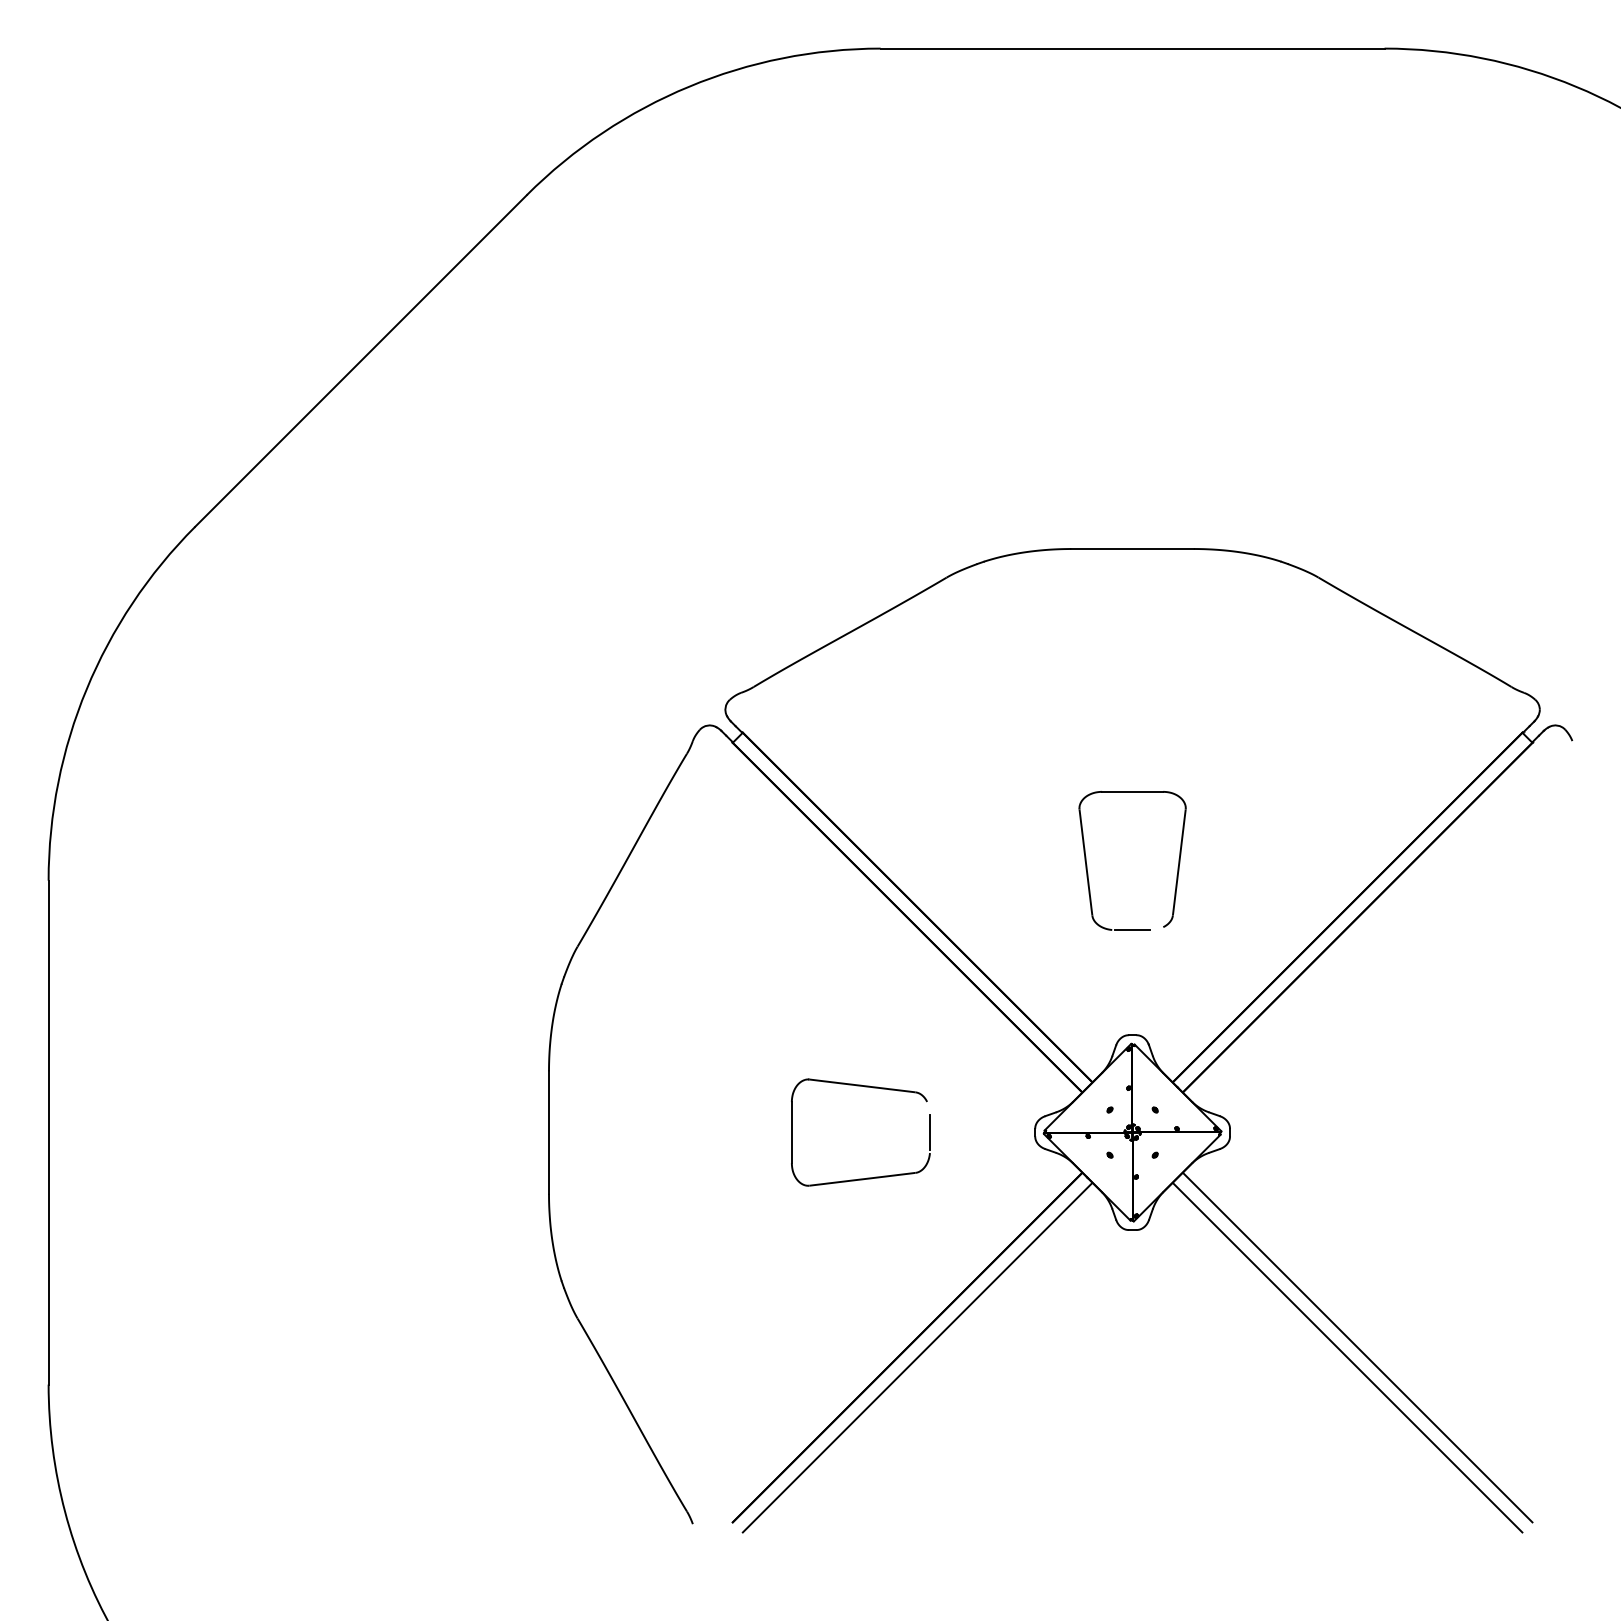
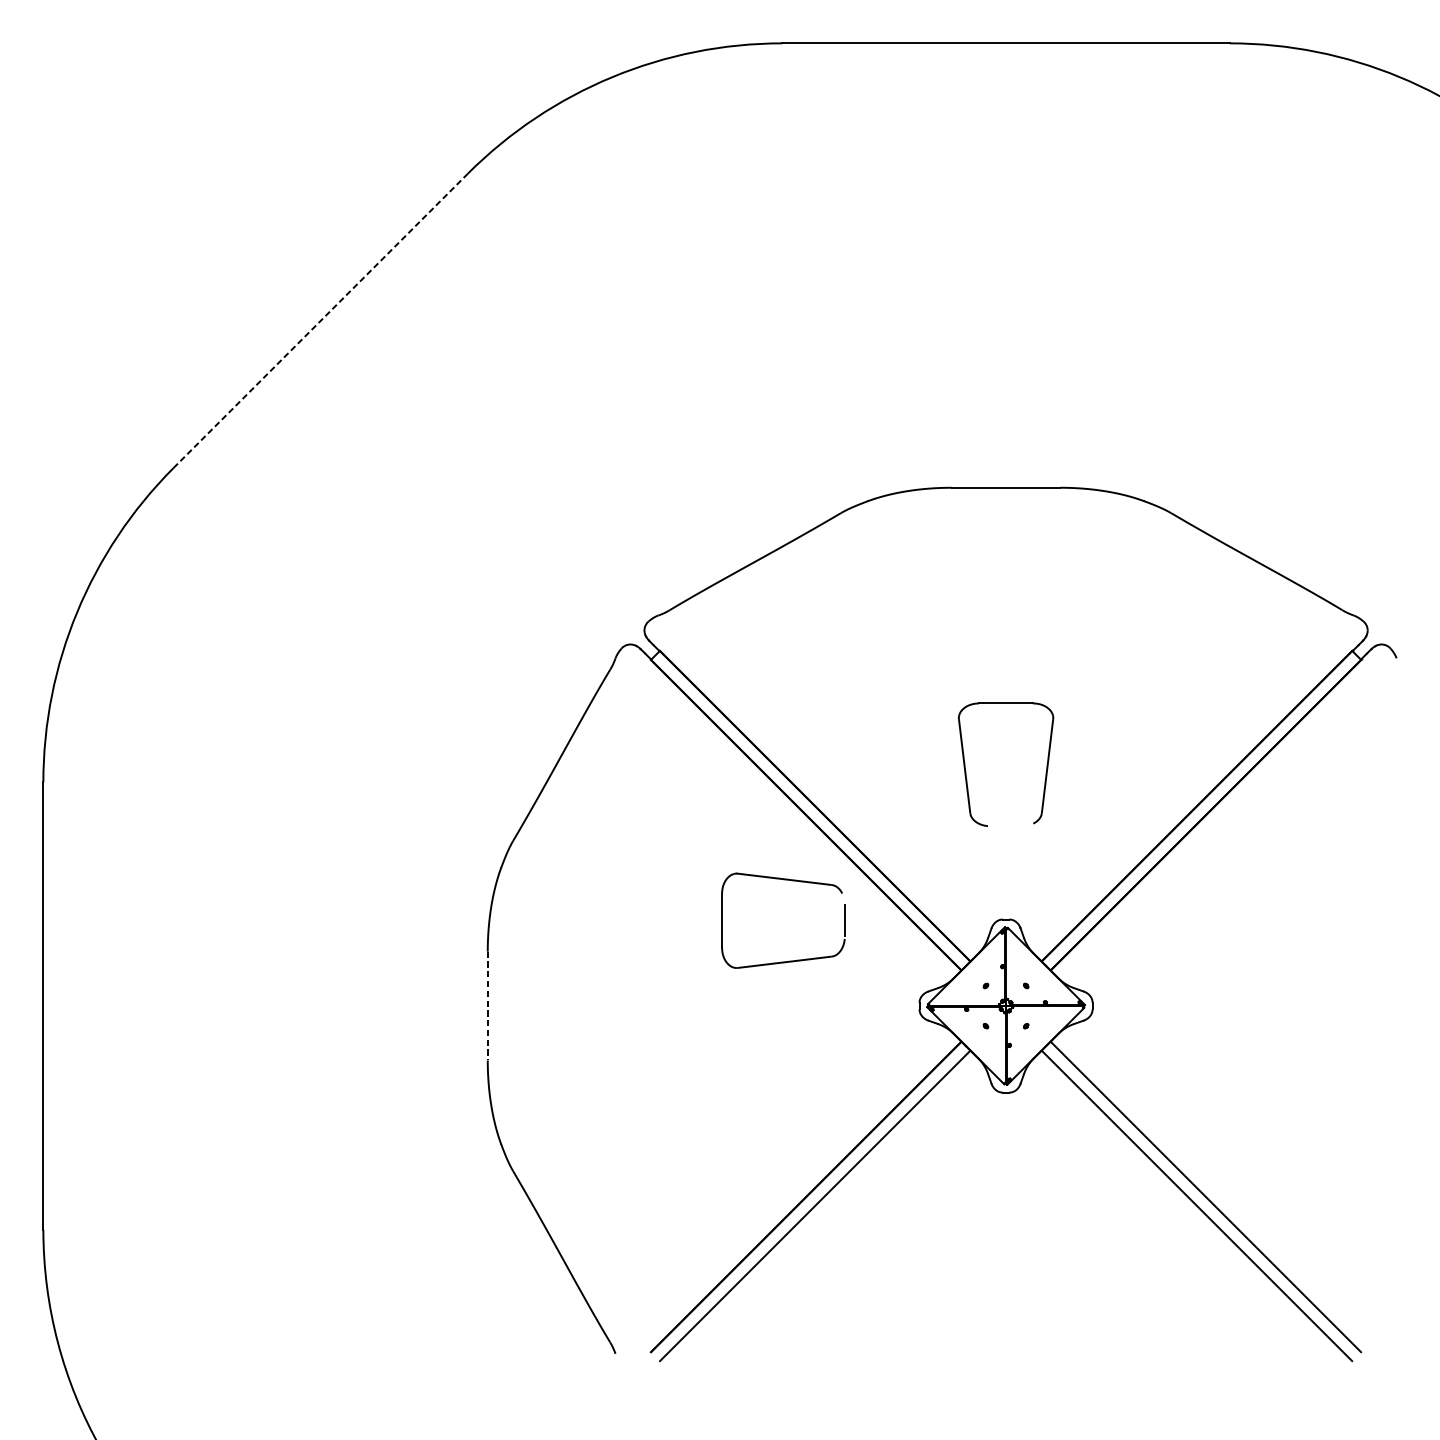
line: (361, 361) -> (321, 321), solid -> dashed
line: (1132, 930) -> (1005, 826), removed
part: (864, 1087) -> (786, 880), moved
line: (549, 1133) -> (488, 1006), solid -> dashed

